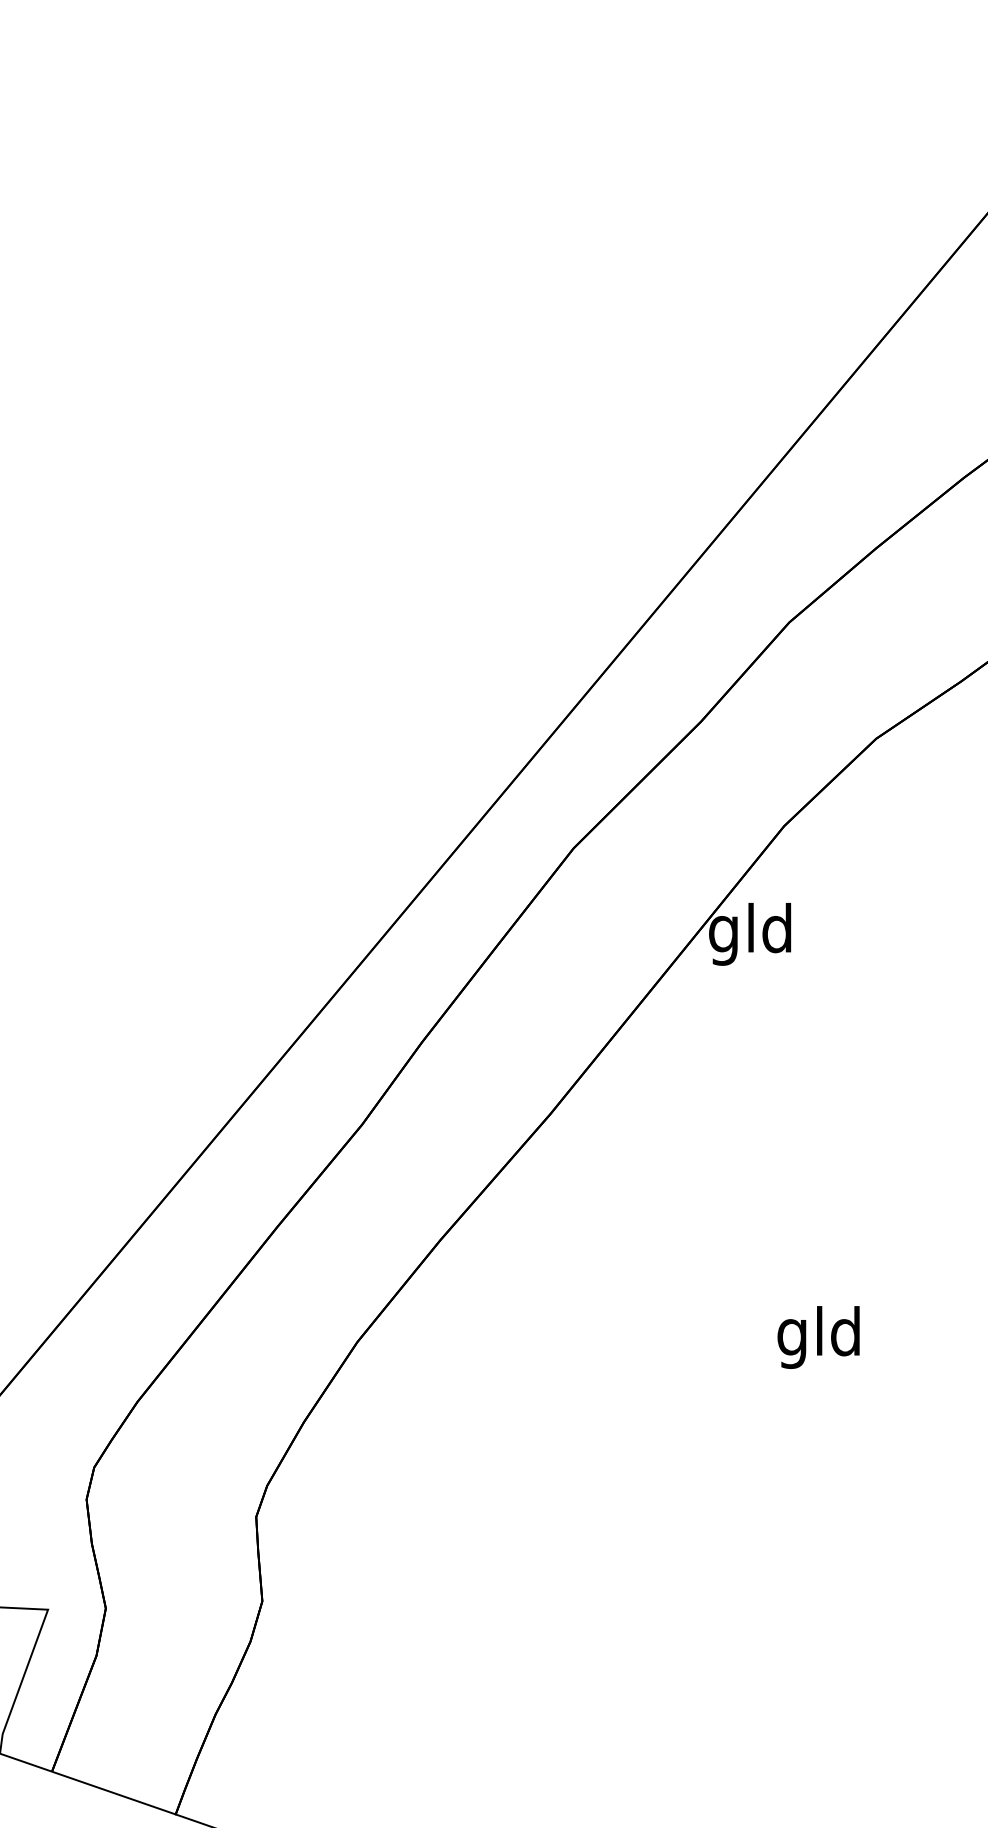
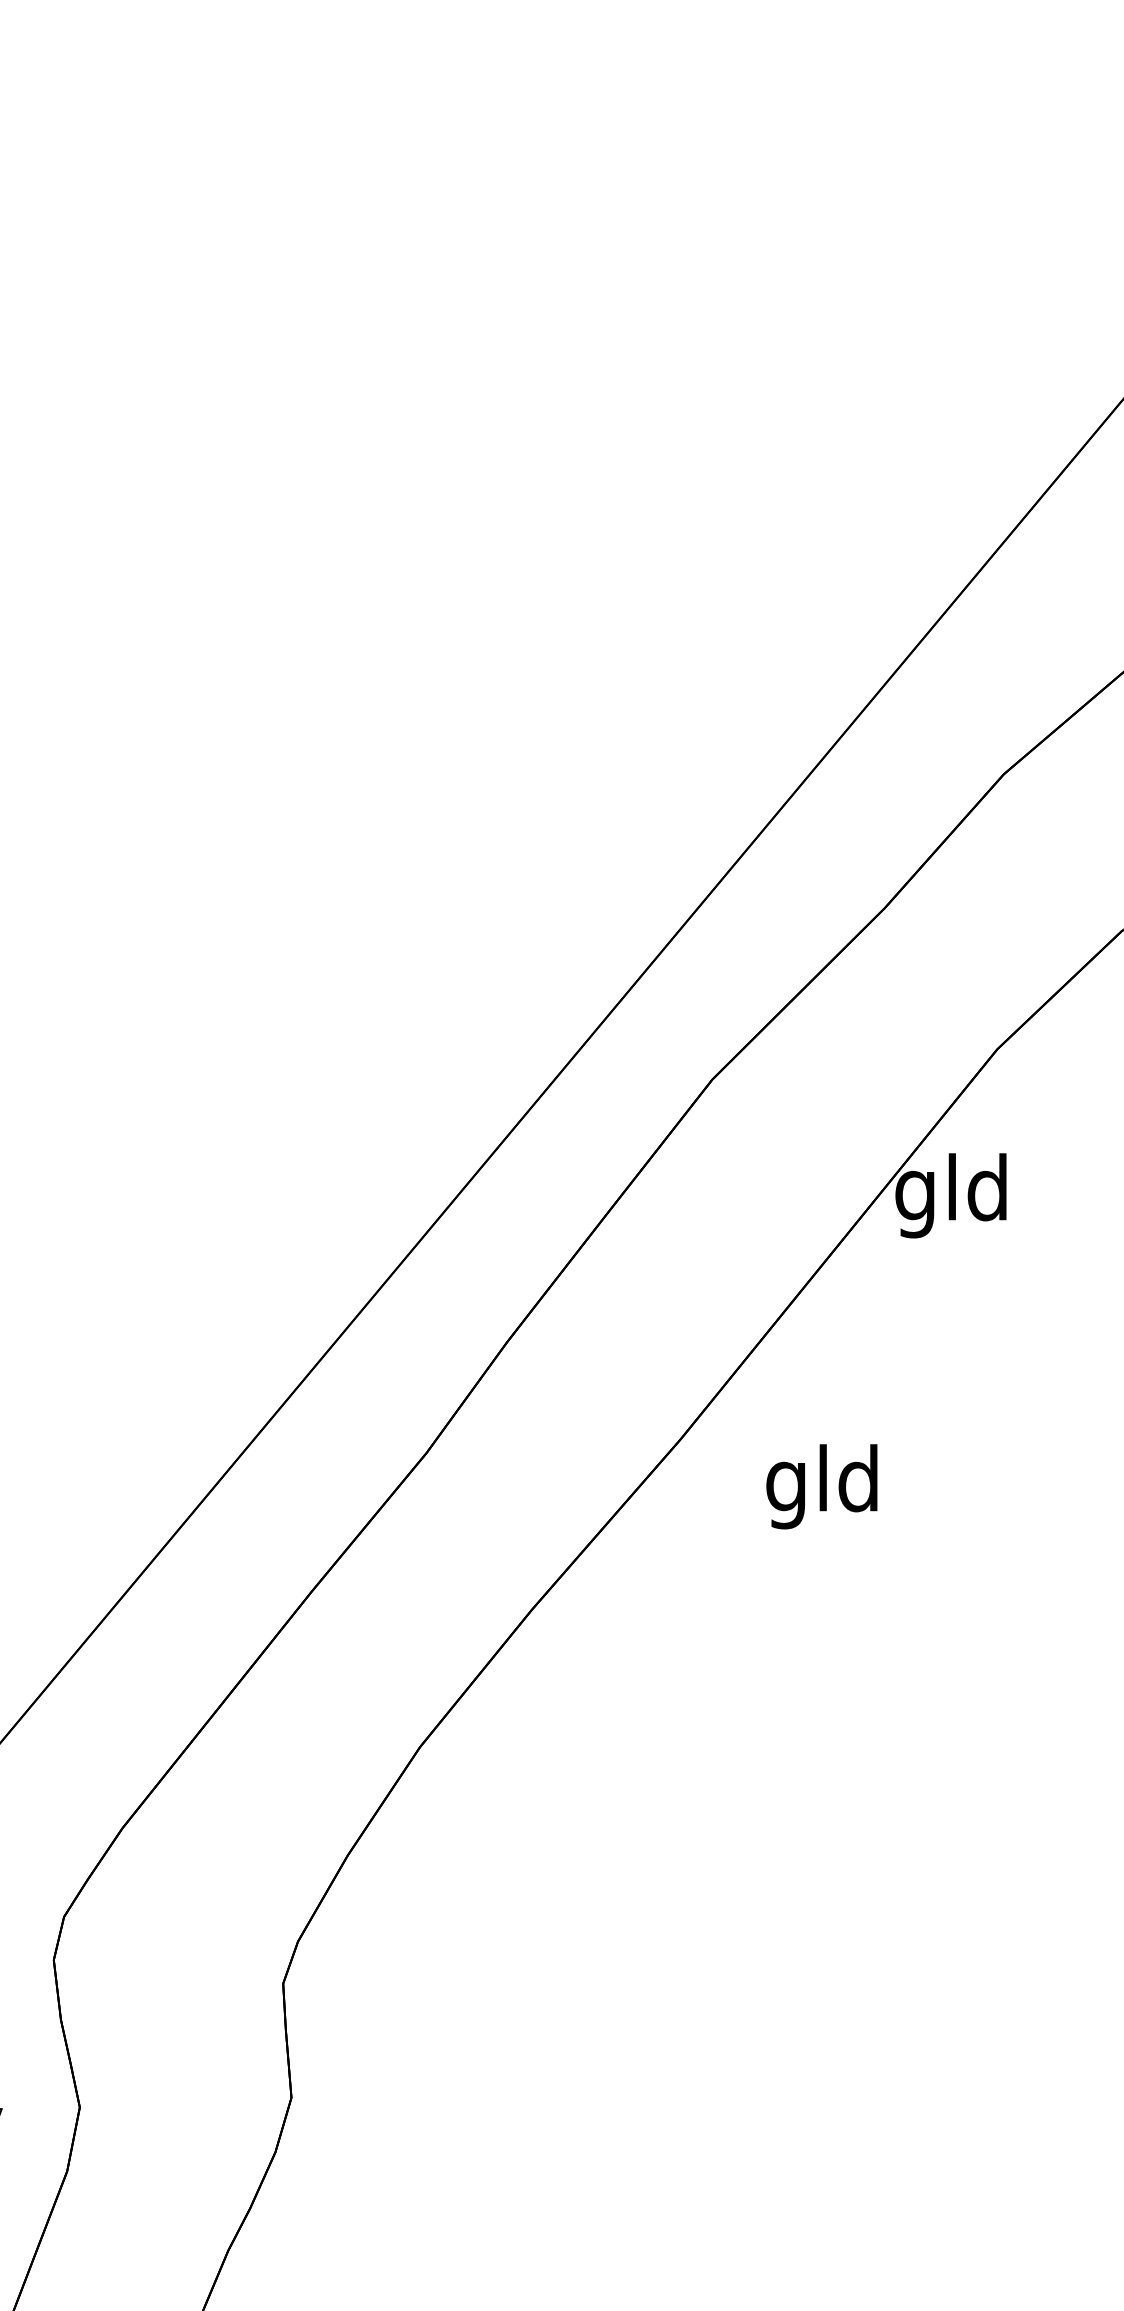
text: (818, 1337) -> (821, 1486), moved

